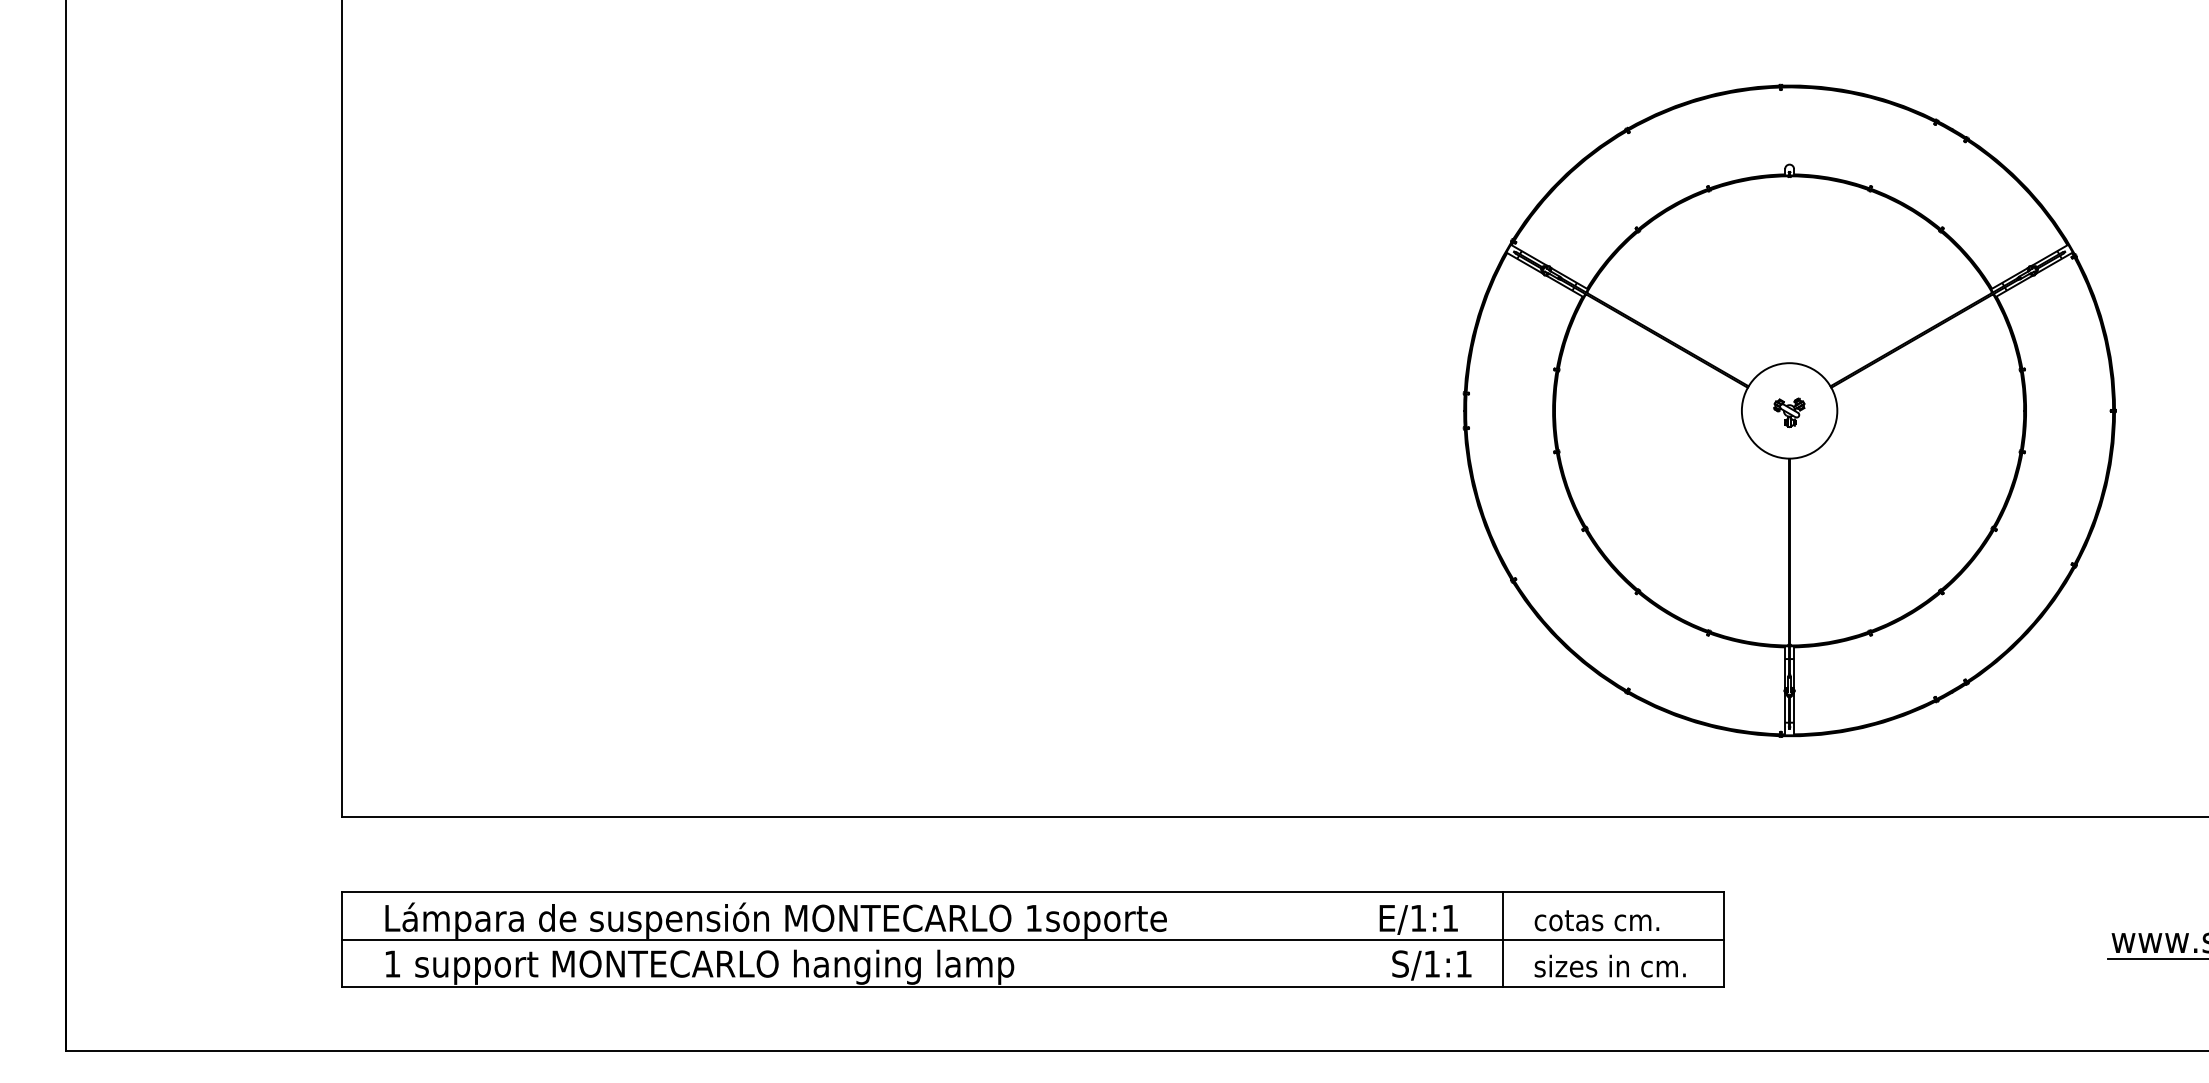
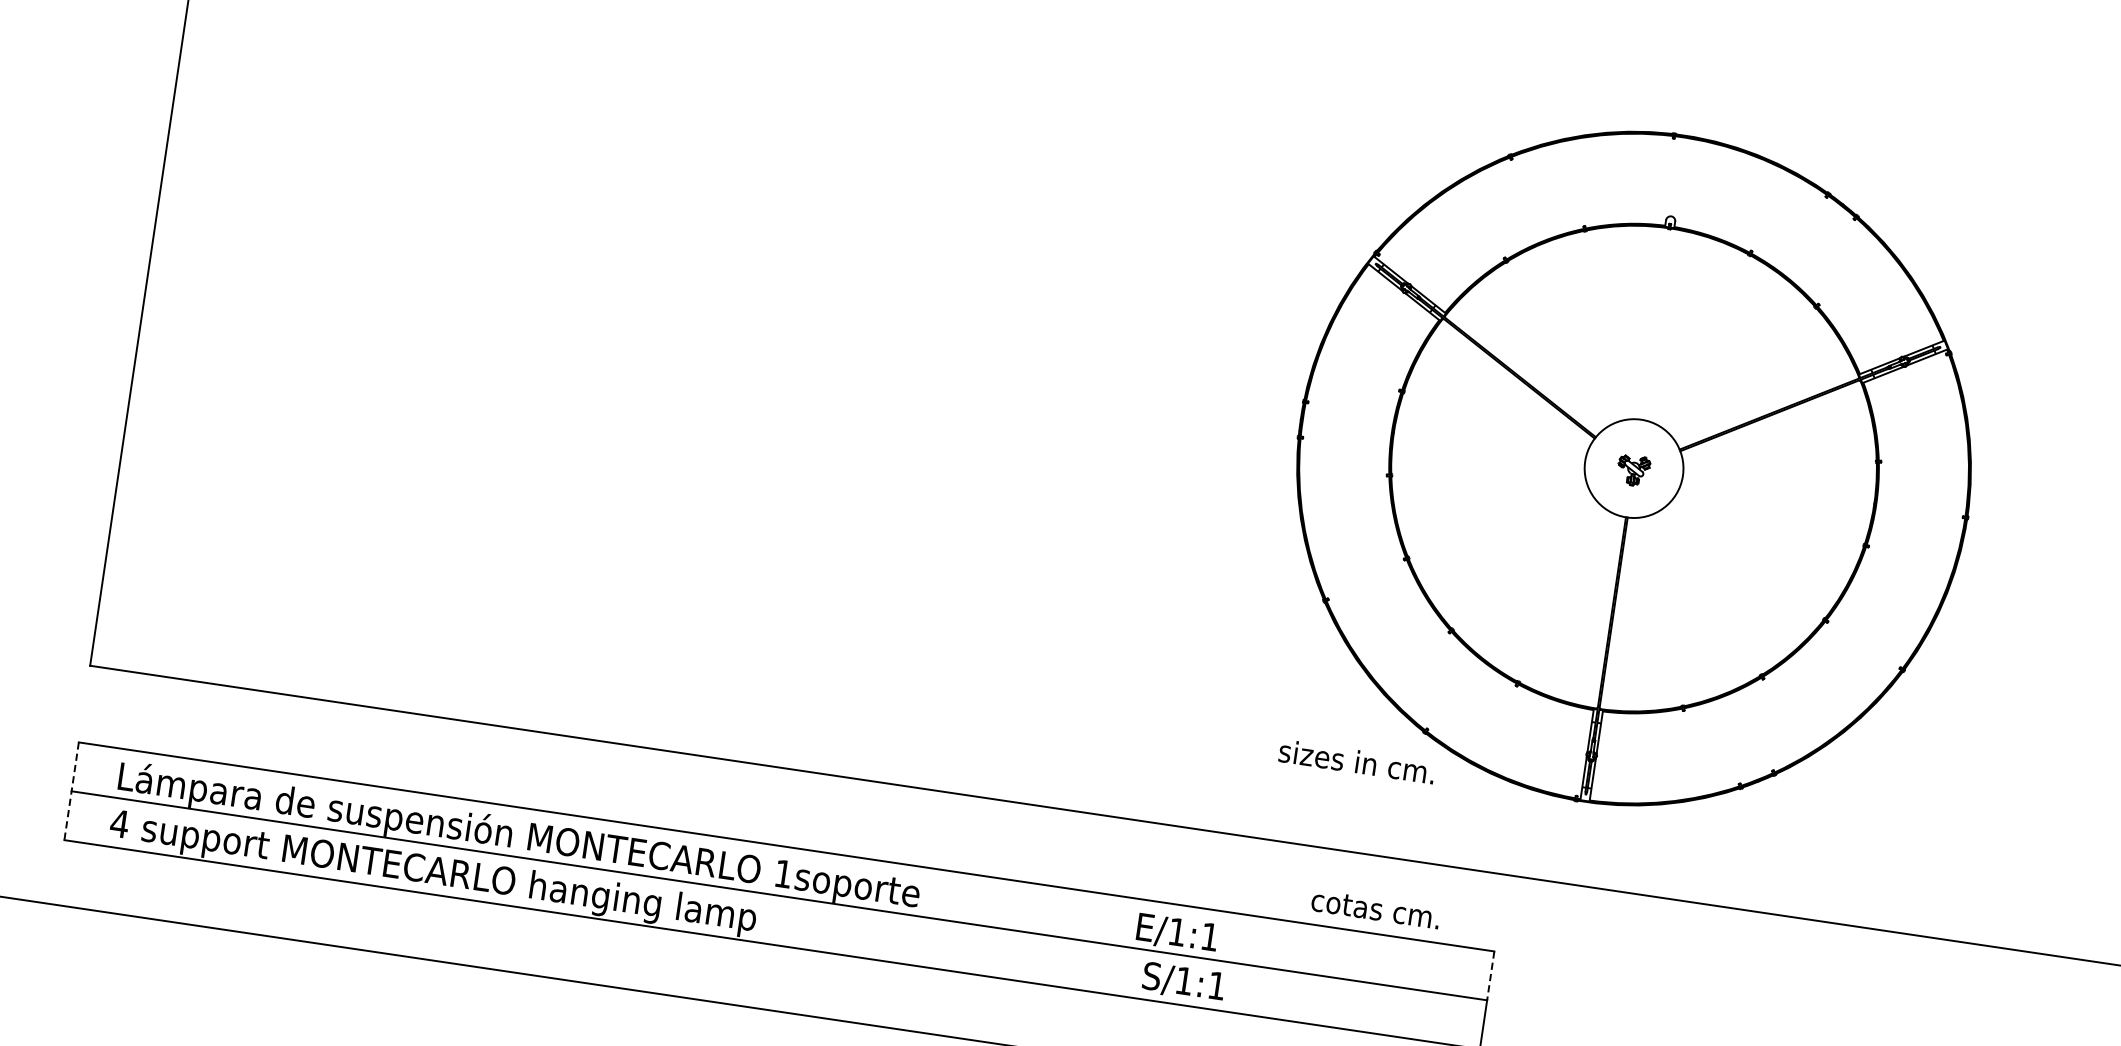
line: (1724, 915) -> (1491, 975), solid -> dashed
text: (1596, 920) -> (1375, 909), moved
line: (342, 939) -> (72, 791), solid -> dashed
line: (1503, 939) -> (1261, 966), removed
text: (392, 963) -> (119, 823), 1 -> 4
text: (1609, 965) -> (1356, 760), moved

